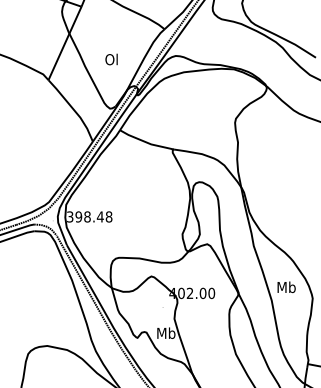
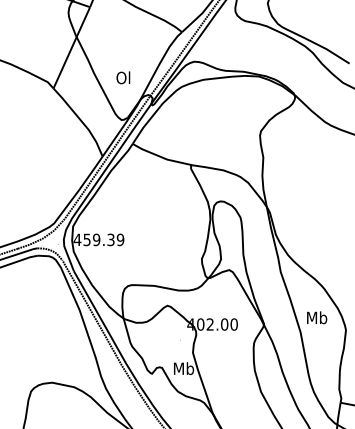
text: (111, 59) -> (123, 77), moved
text: (89, 216) -> (98, 239), 398.48 -> 459.39

